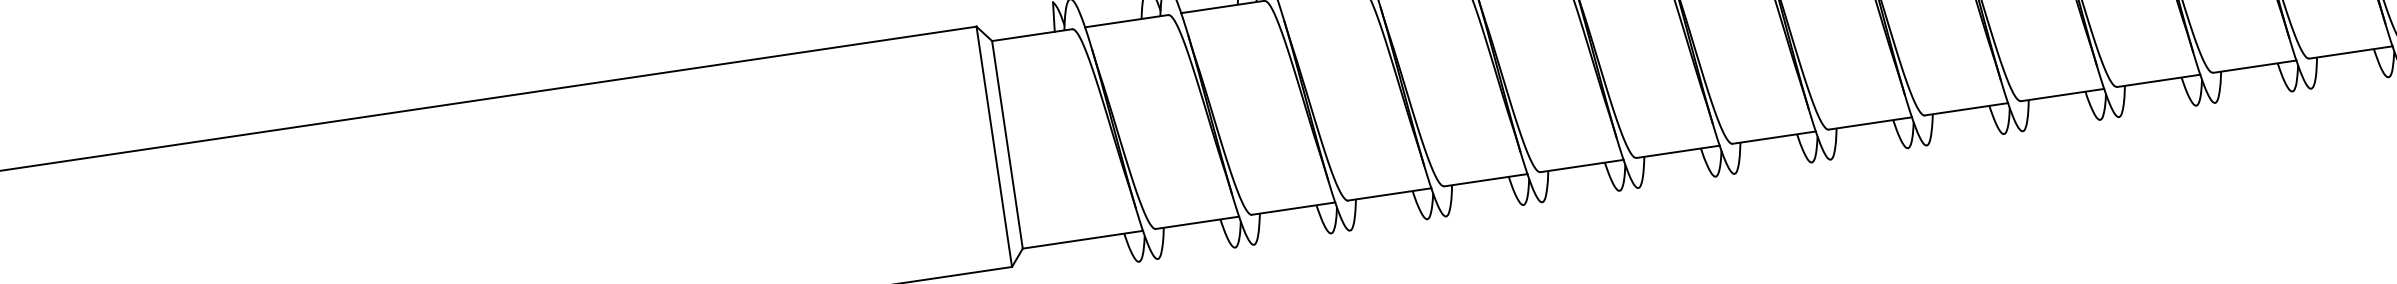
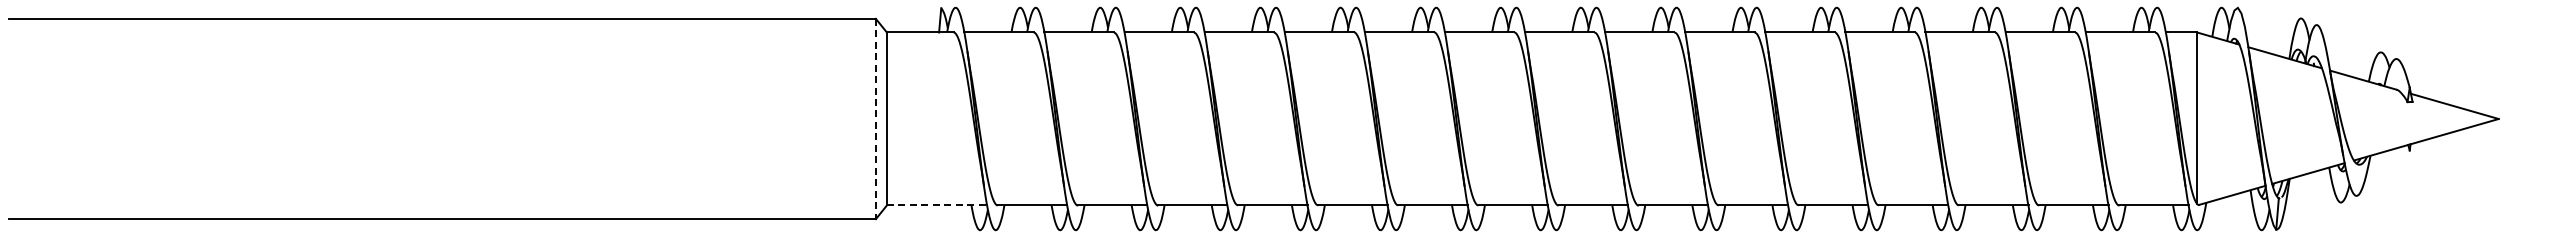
line: (993, 147) -> (875, 119), solid -> dashed
line: (1083, 239) -> (937, 205), solid -> dashed

